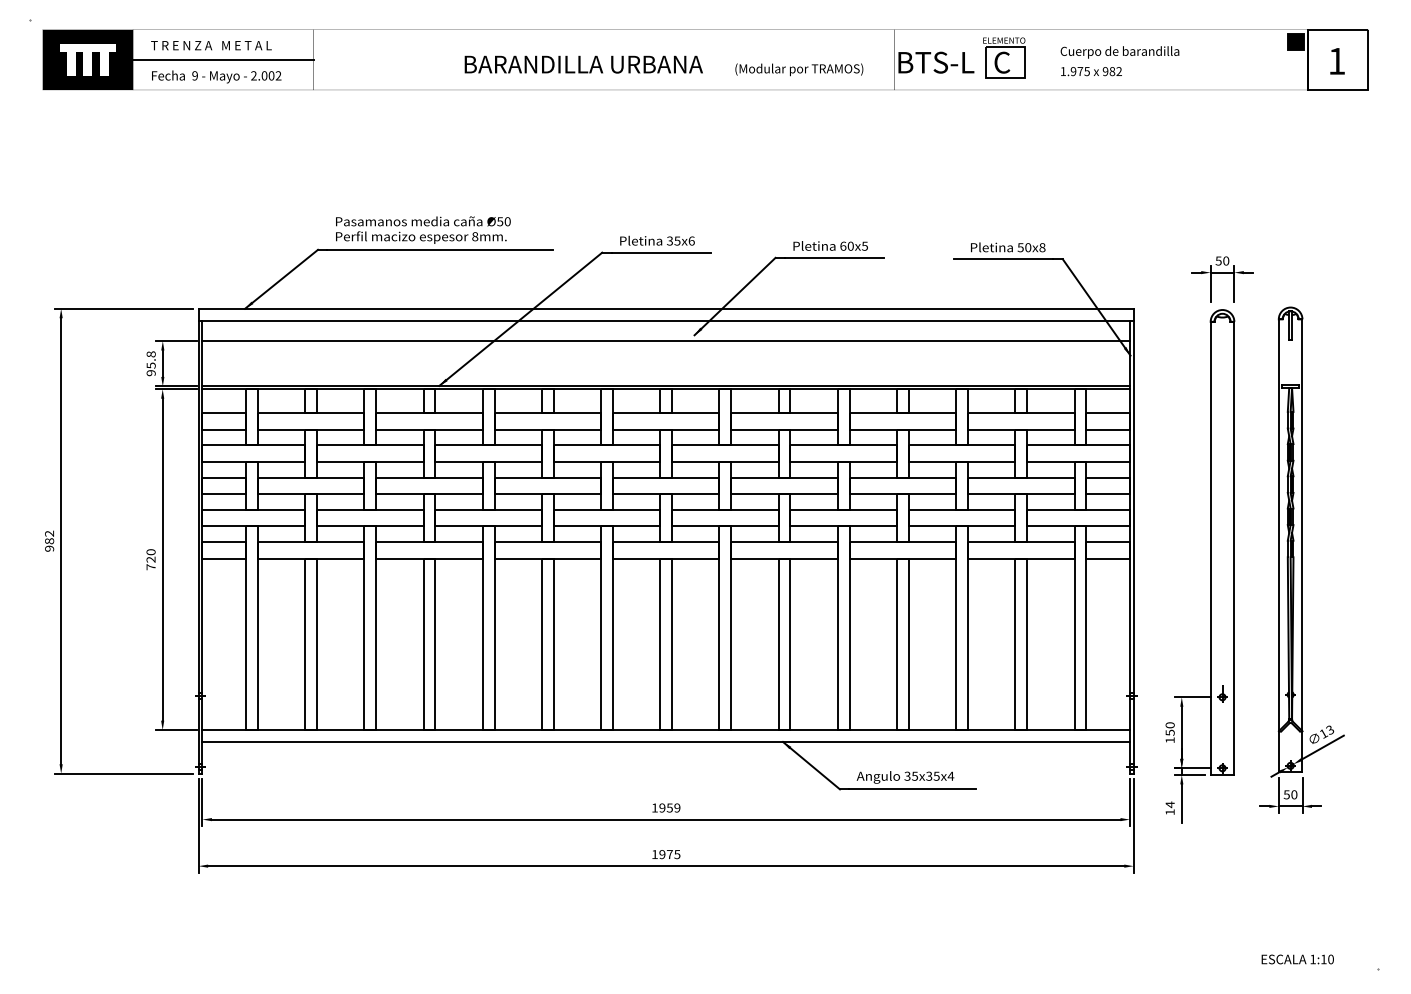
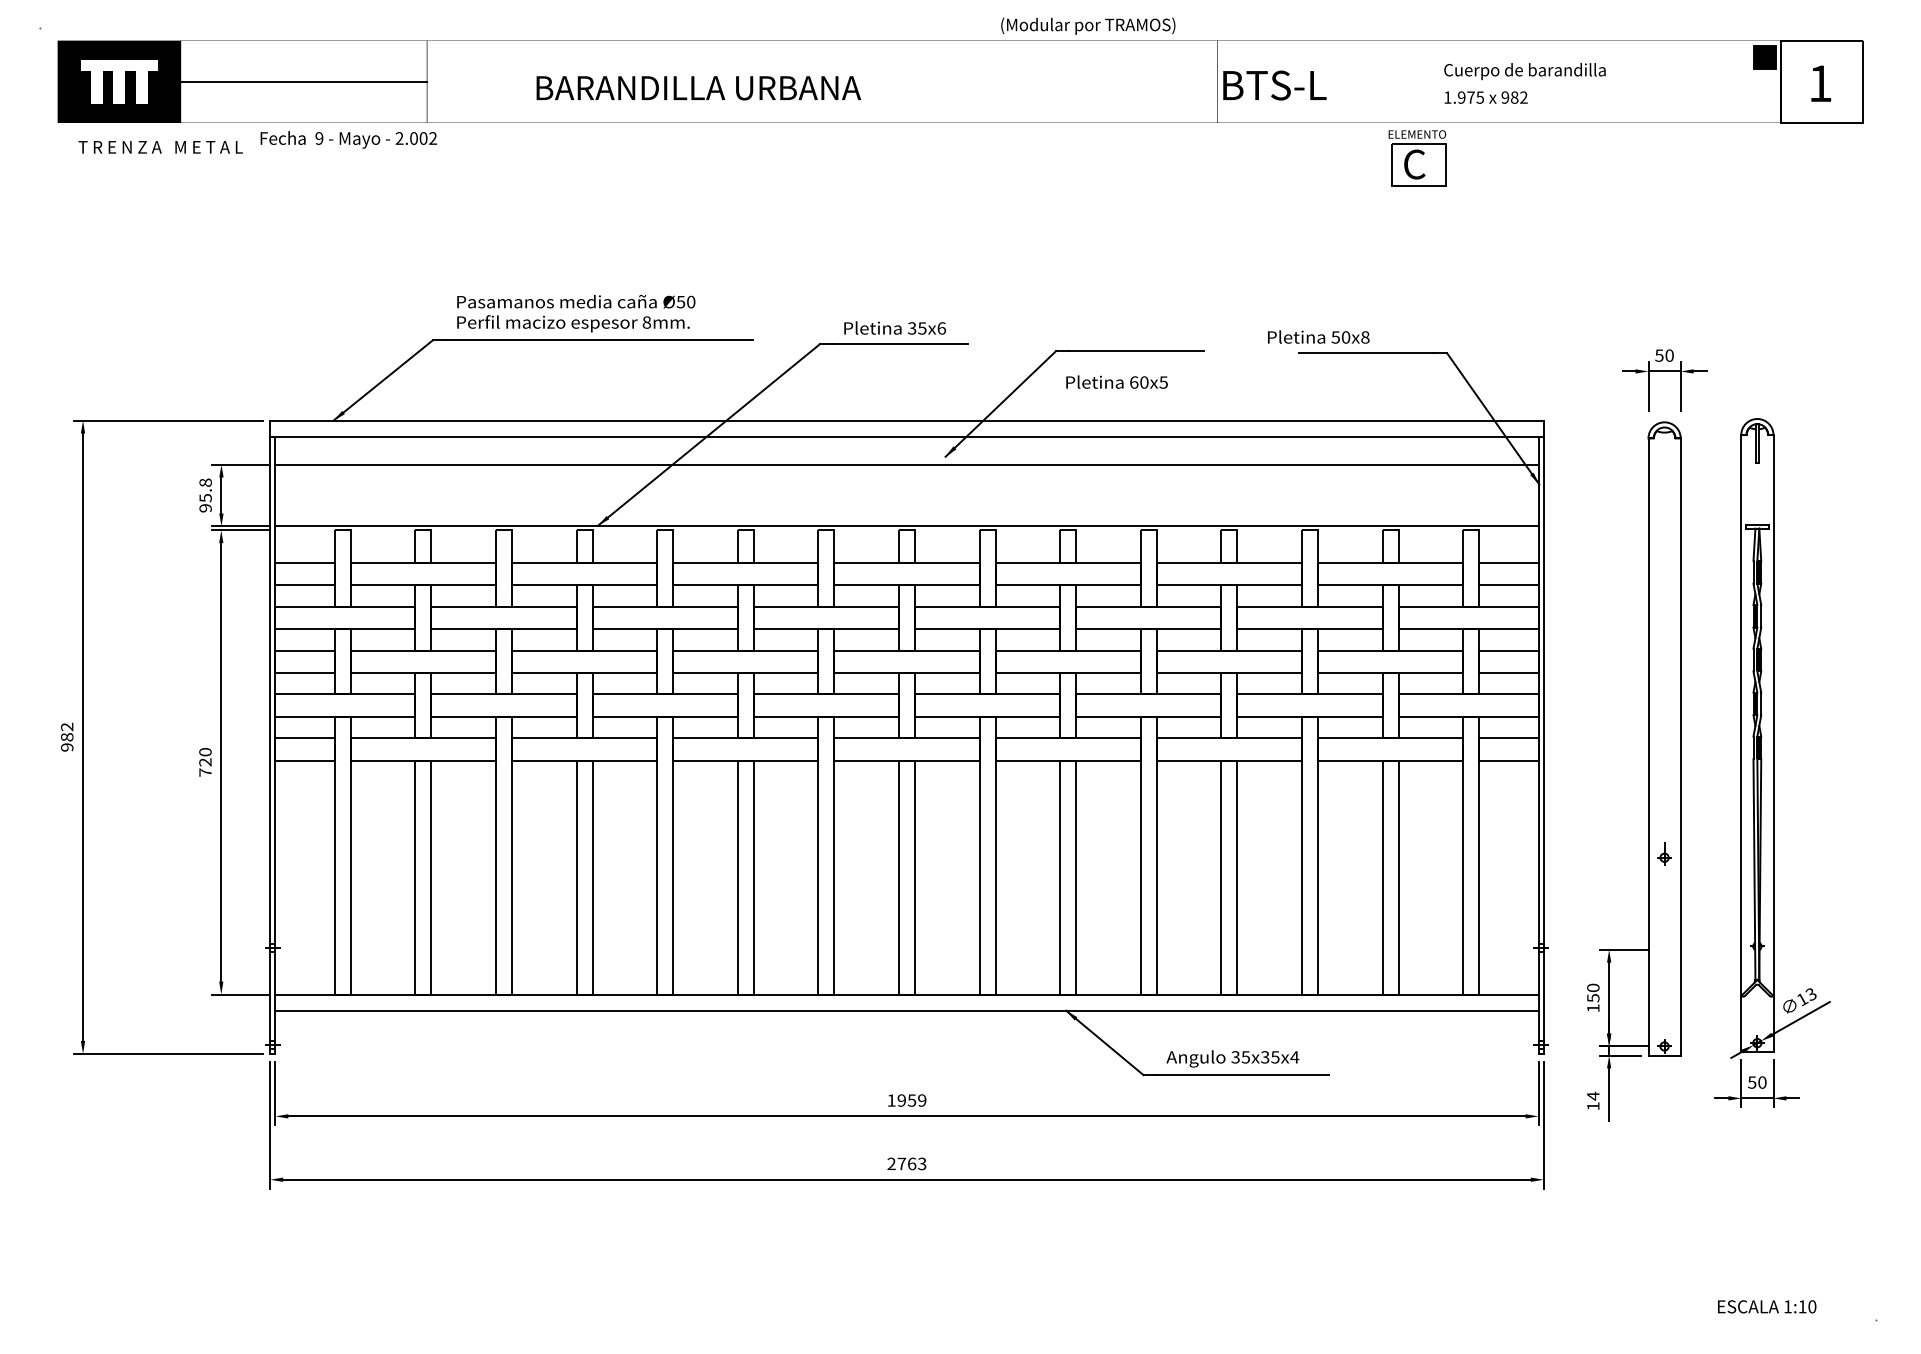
text: (211, 45) -> (160, 147), moved
part: (1004, 58) -> (1417, 158), moved
text: (583, 64) -> (698, 88), moved
text: (799, 69) -> (1088, 25), moved
text: (216, 76) -> (348, 139), moved
text: (830, 245) -> (1116, 381), moved
text: (1008, 246) -> (1318, 336), moved
line: (665, 389) -> (906, 530), removed
part: (1222, 694) -> (1664, 853), moved
text: (665, 854) -> (906, 1163), 1975 -> 2763

